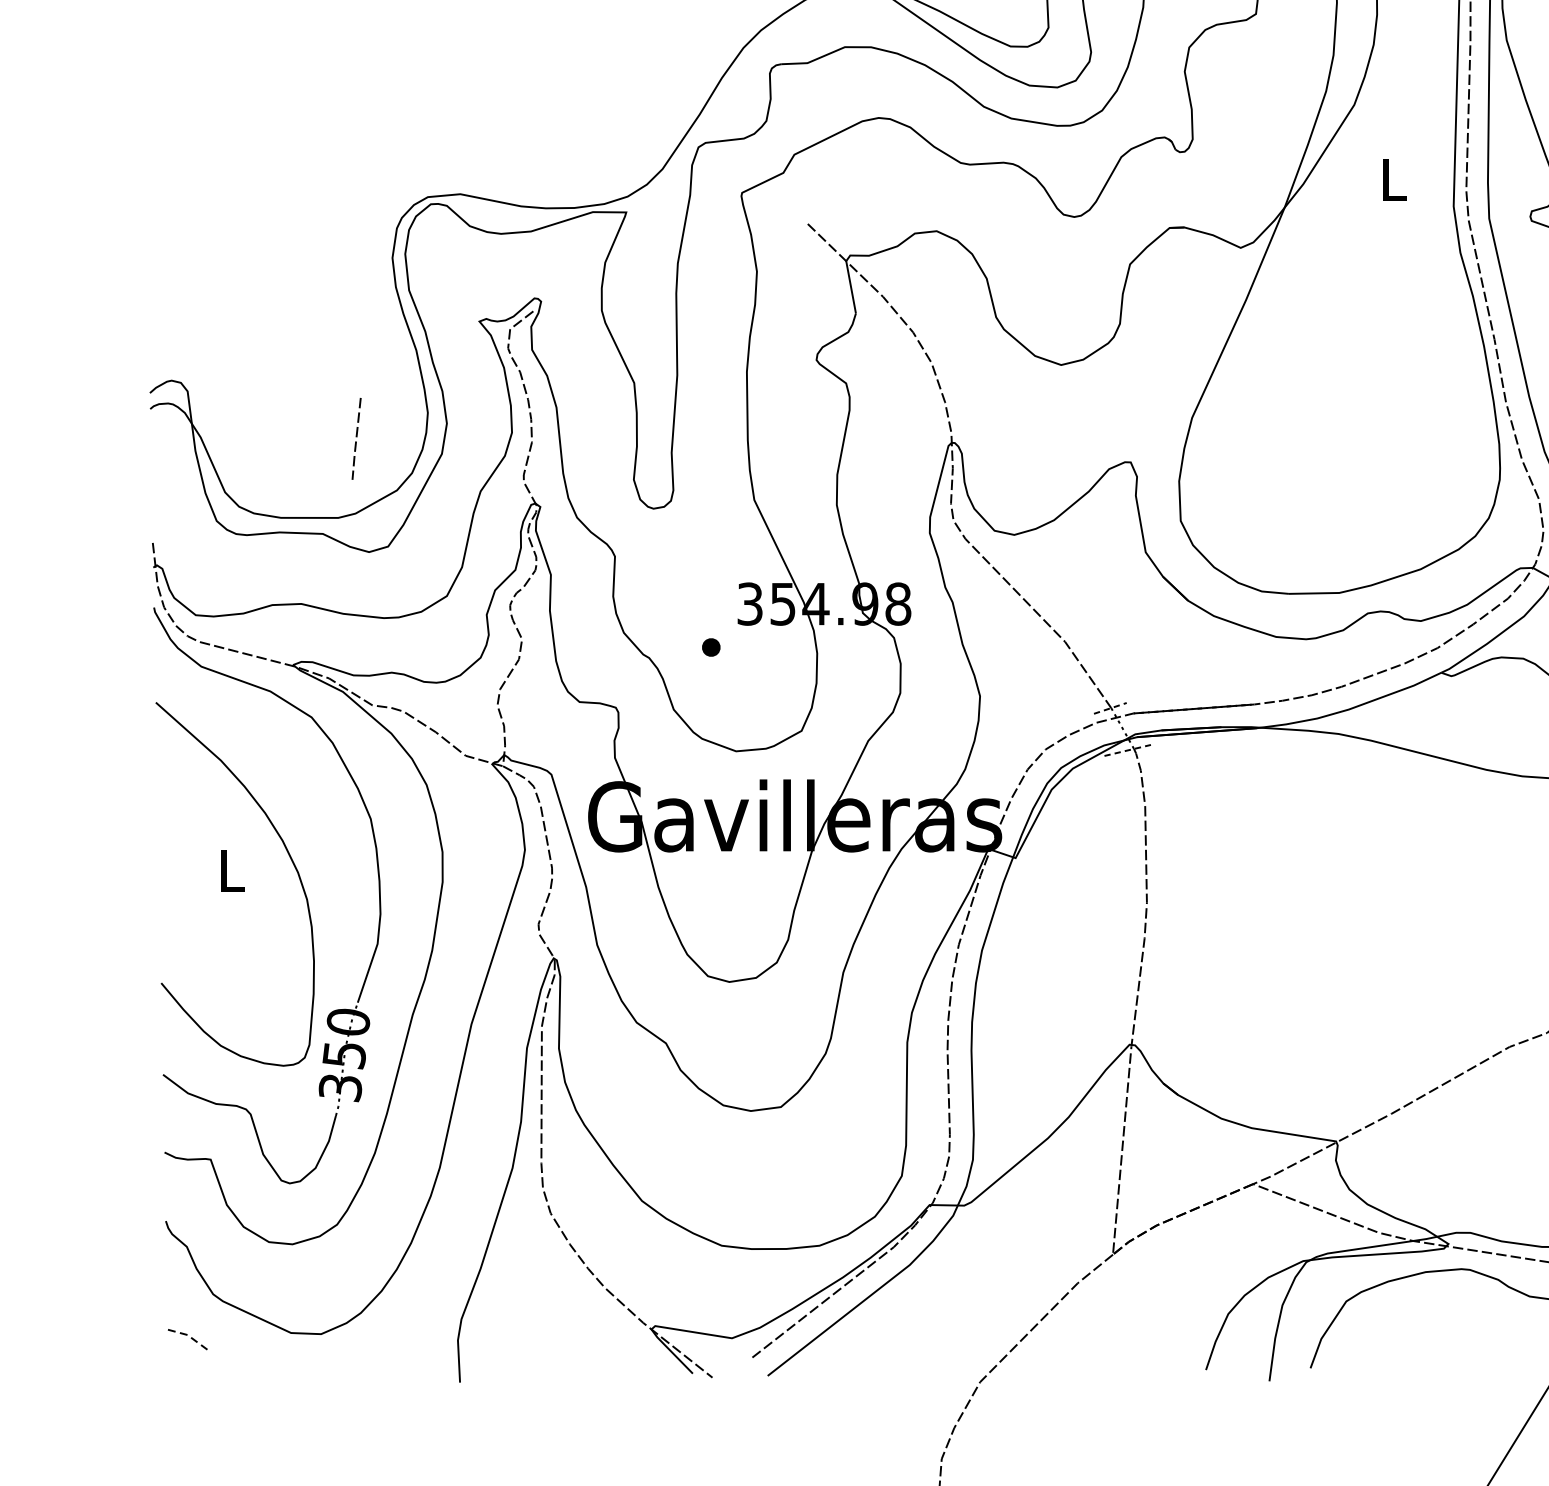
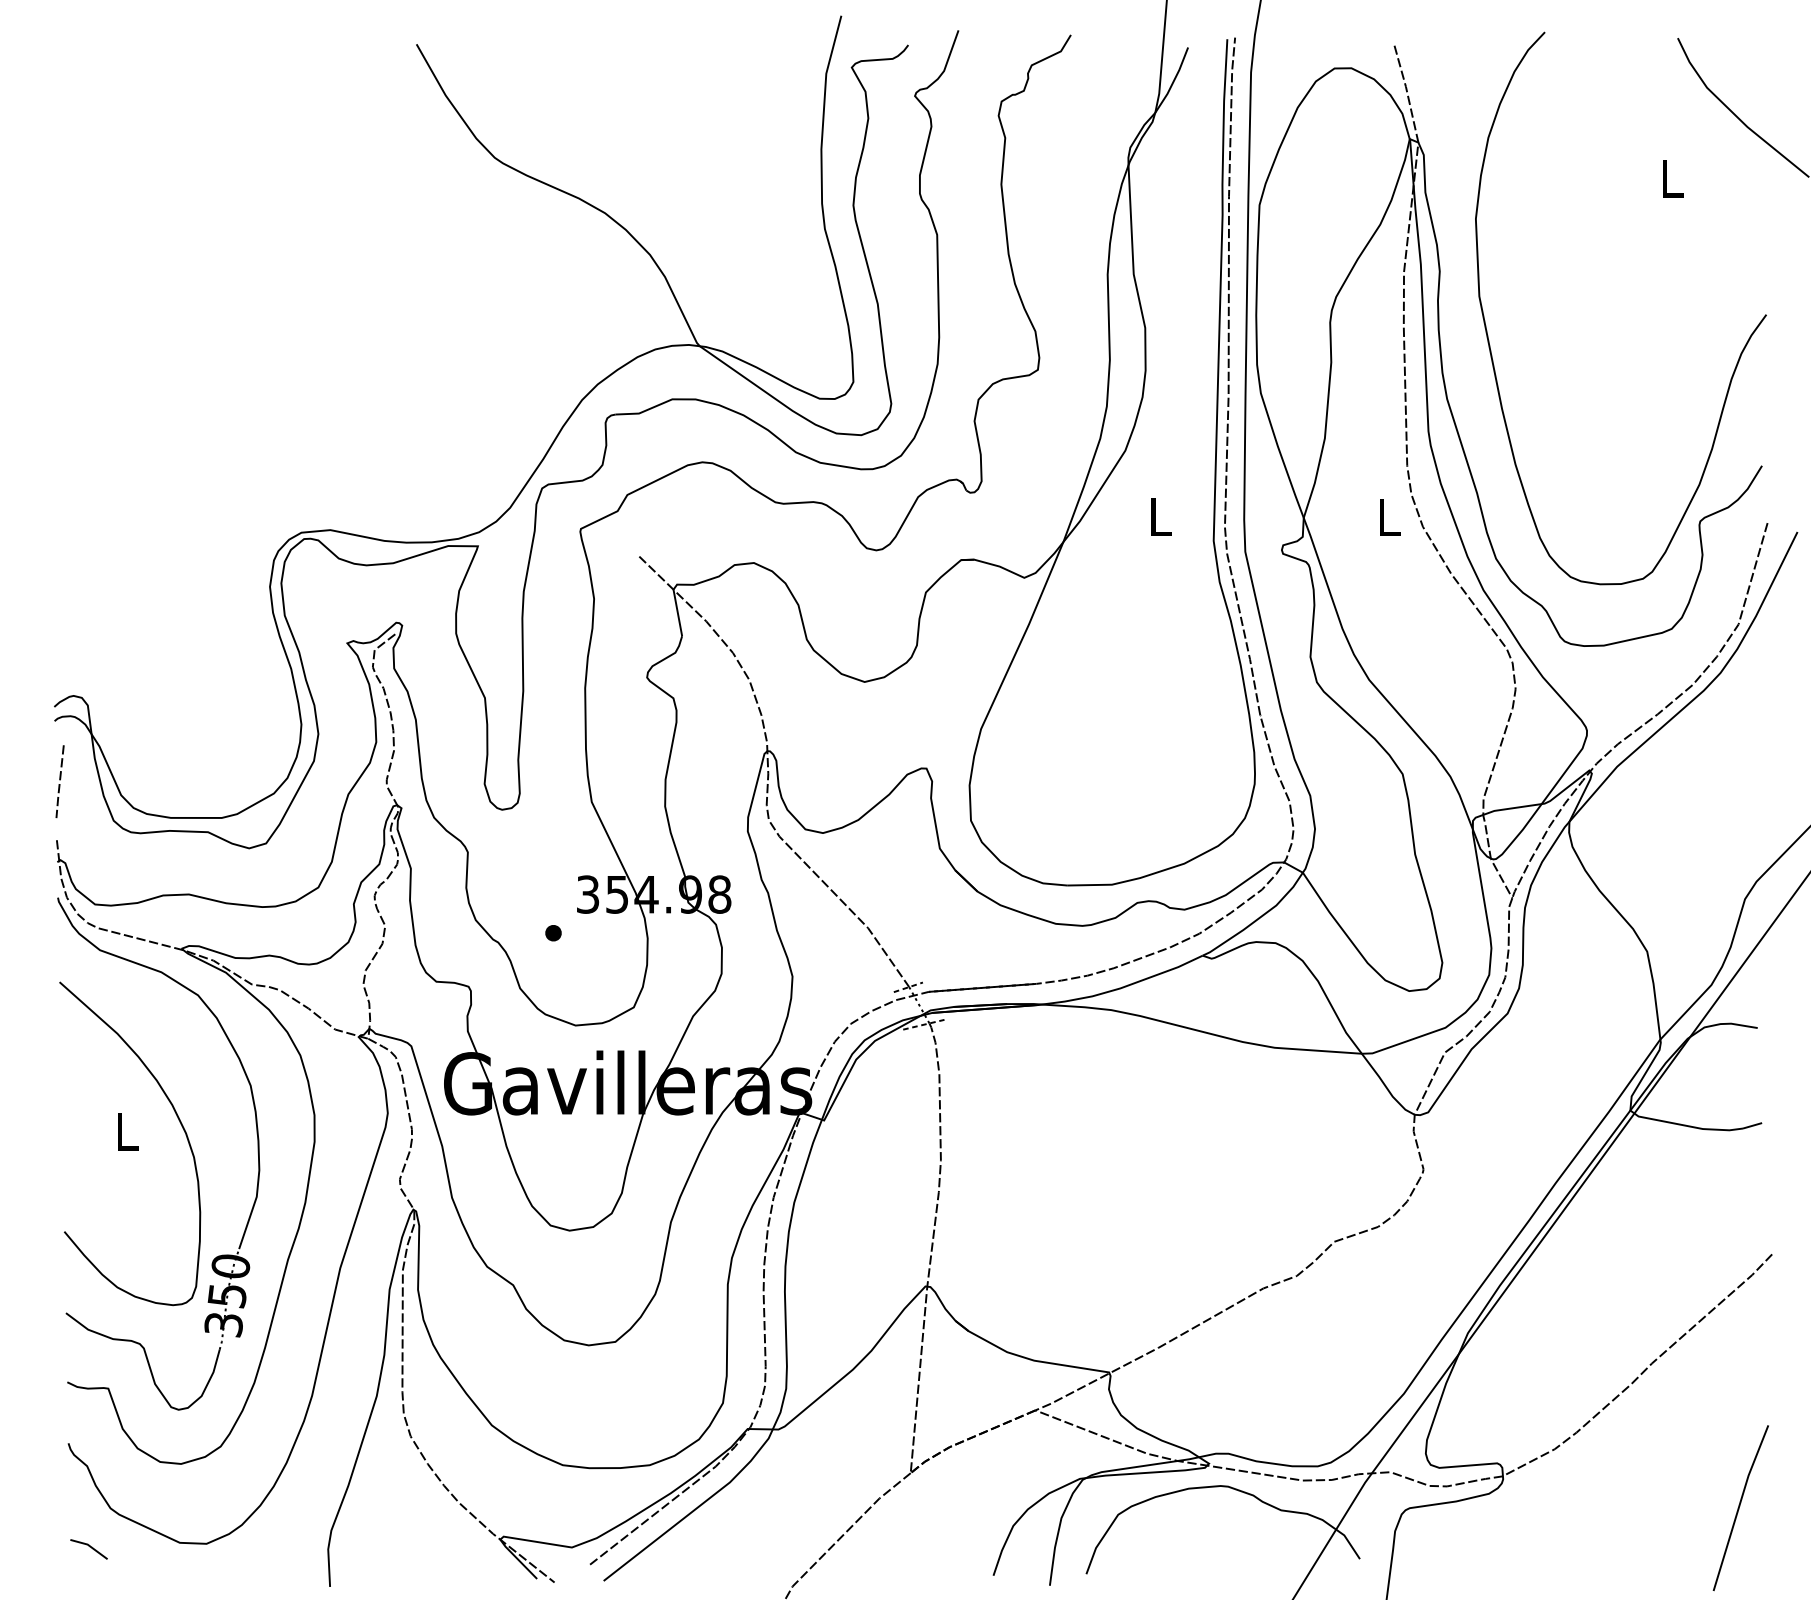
line: (355, 437) -> (59, 780), moved
line: (190, 1337) -> (90, 1546), dashed -> solid

